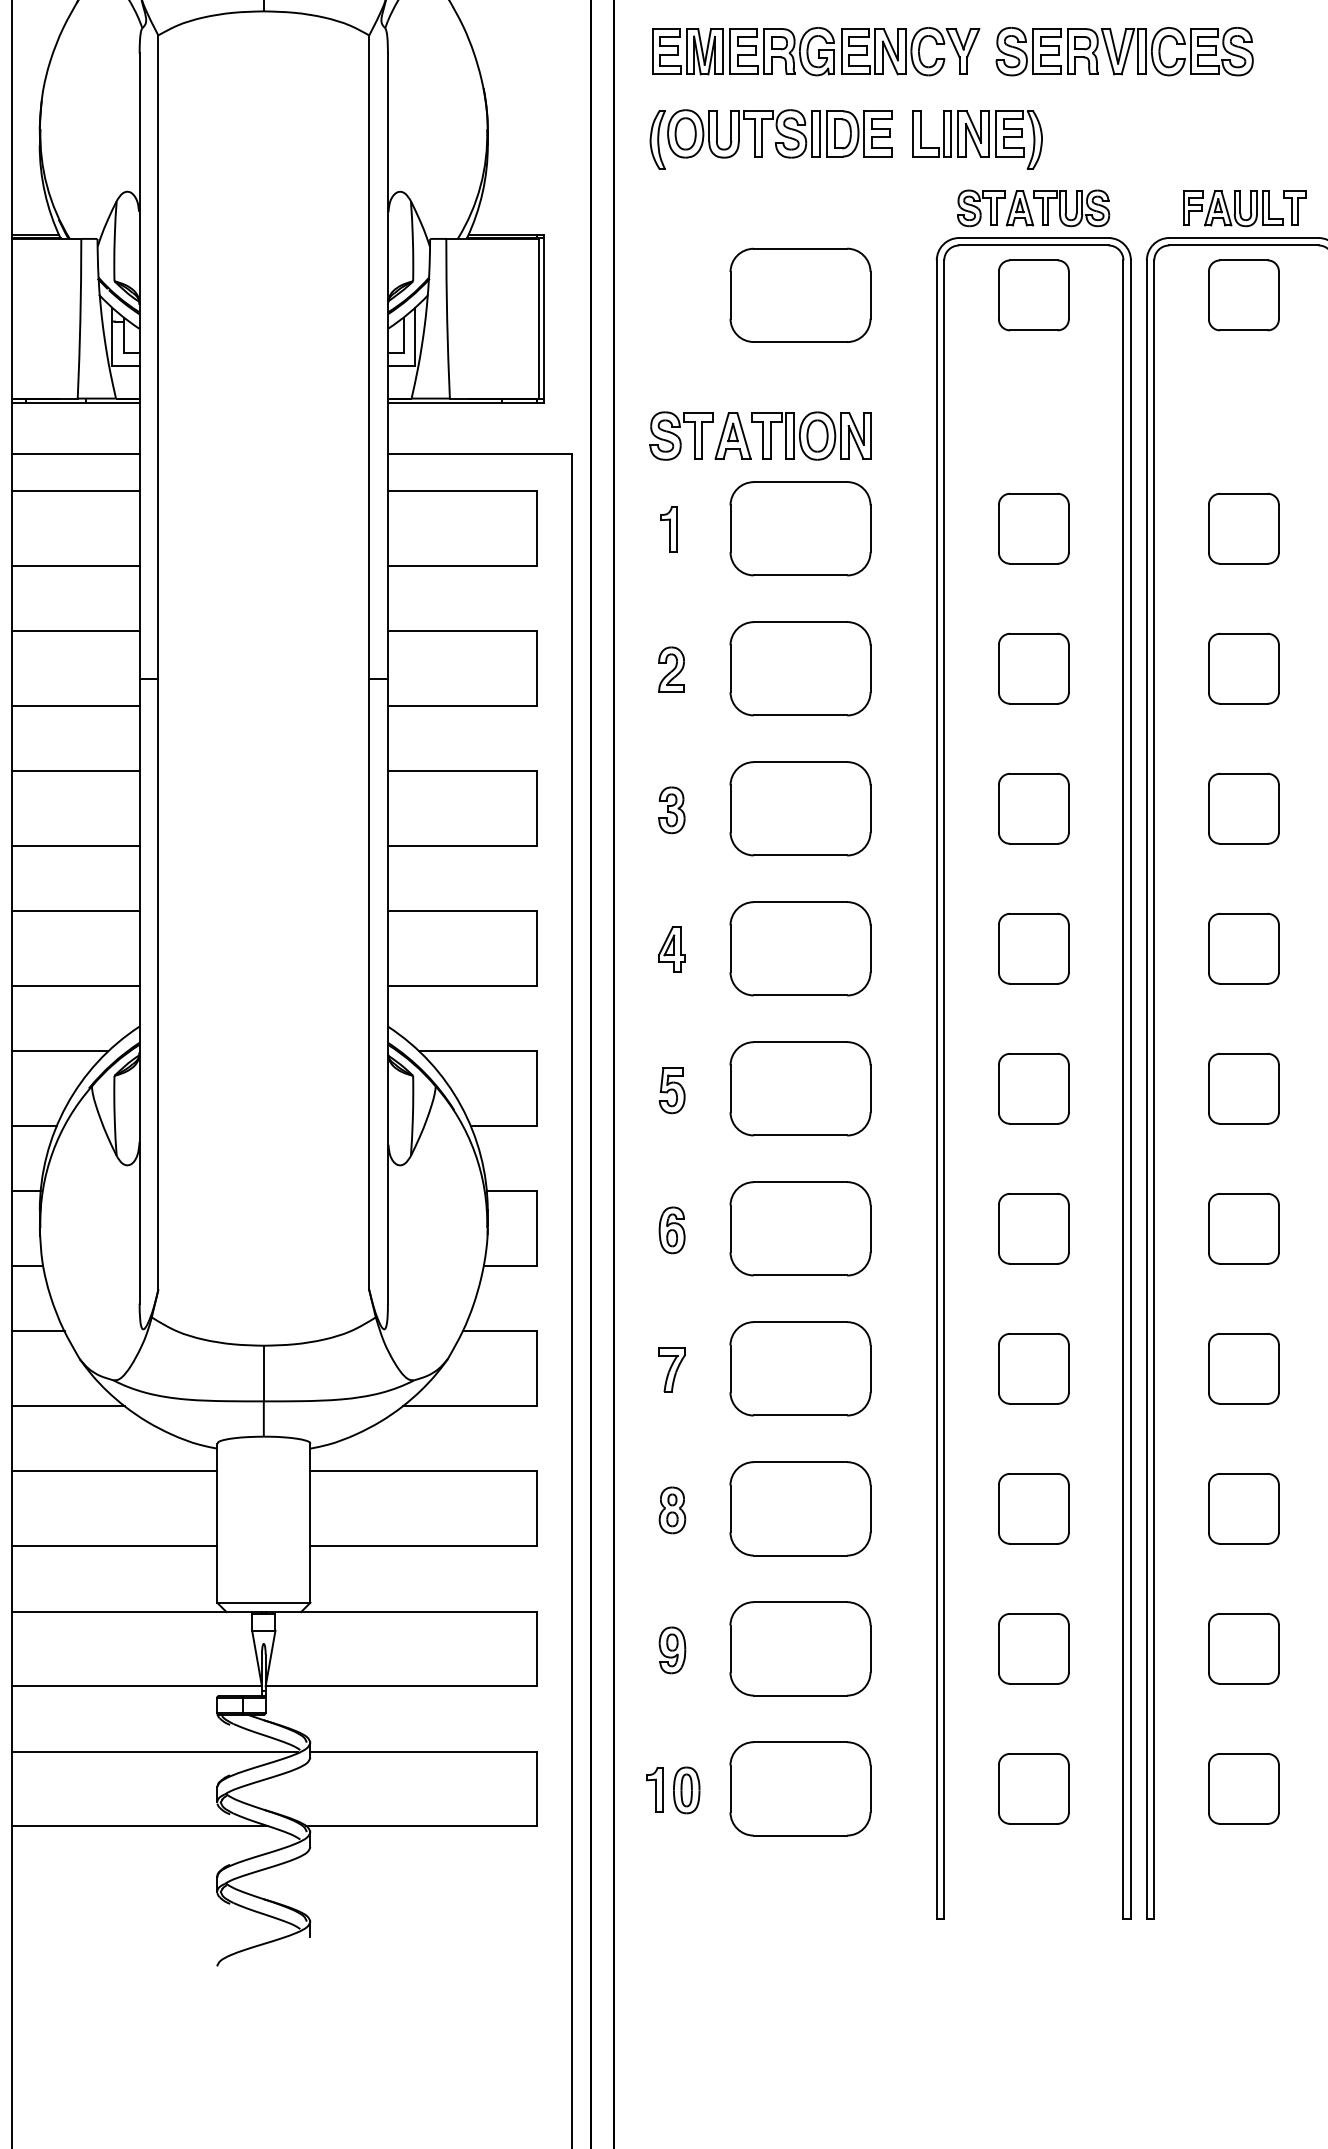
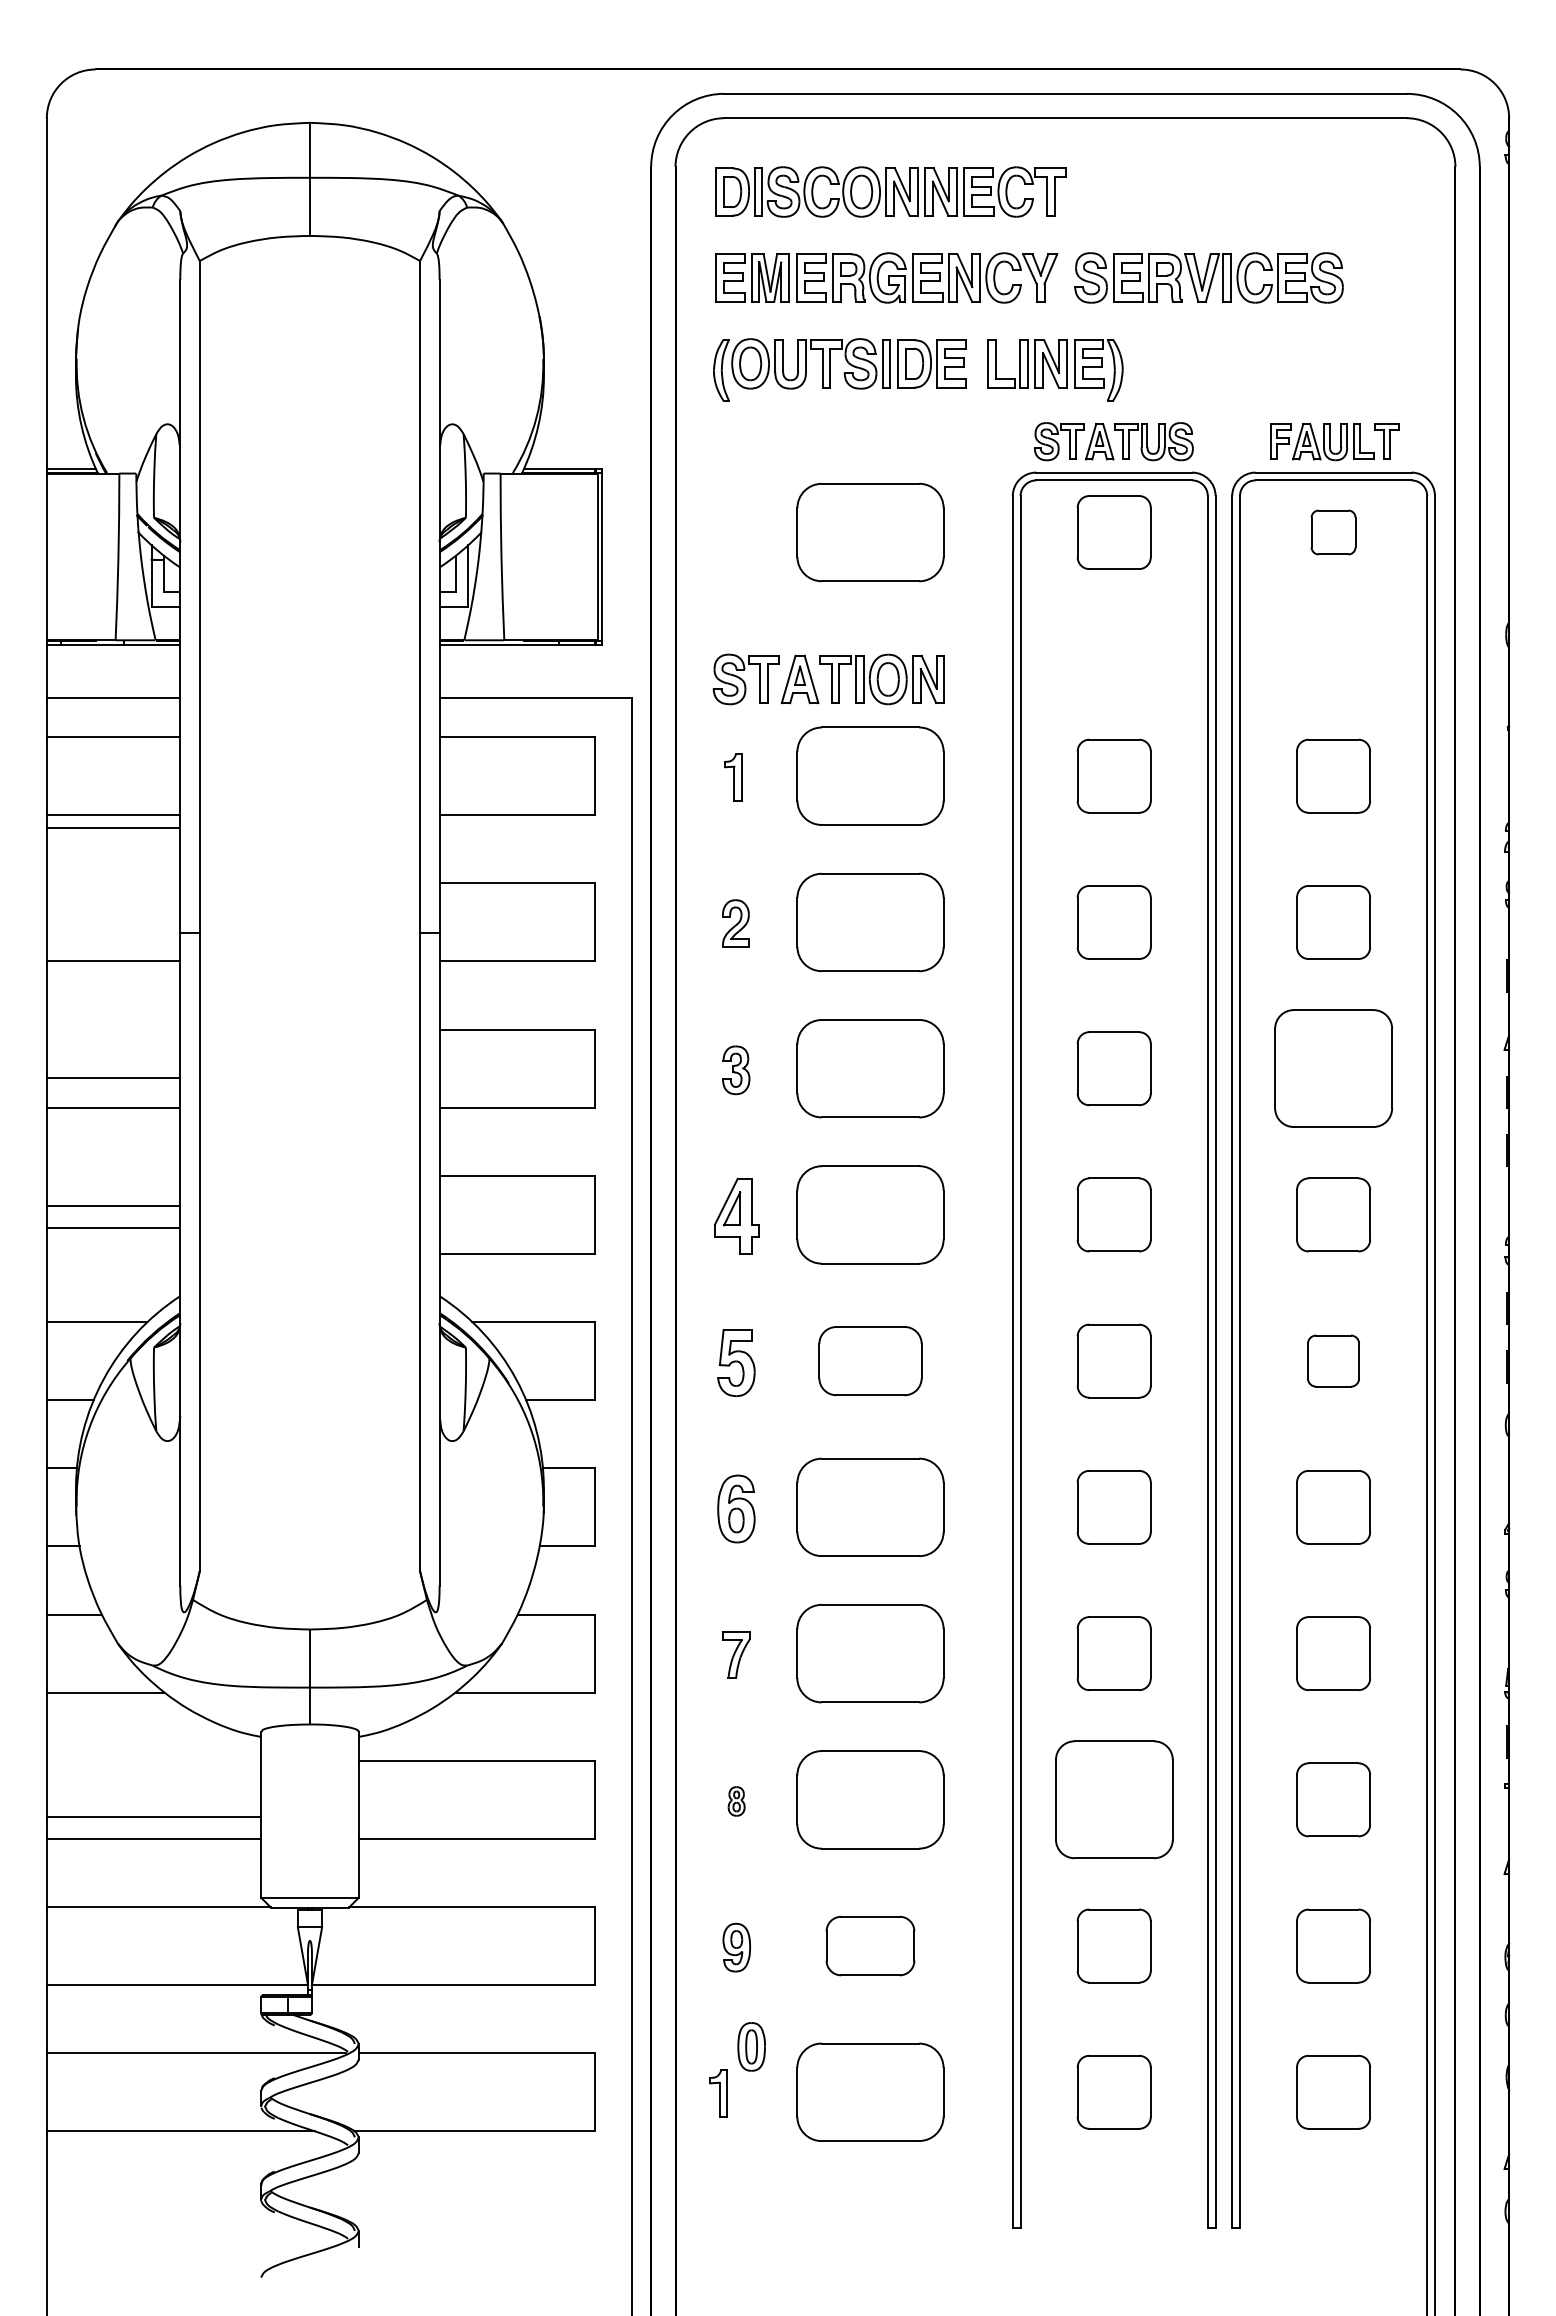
part: (1243, 295) -> (1333, 532), size x0.6
line: (75, 631) -> (113, 828), moved
line: (75, 771) -> (113, 1077), moved
part: (1243, 808) -> (1333, 1068), size x1.6
line: (75, 911) -> (113, 1227), moved
part: (671, 949) -> (735, 1215), size x1.6
line: (75, 985) -> (113, 1205), moved
part: (800, 1088) -> (870, 1360), size x0.7
part: (1243, 1088) -> (1333, 1360), size x0.7
part: (672, 1090) -> (736, 1362), size x1.4
part: (672, 1229) -> (736, 1508), size x1.4
line: (113, 1471) -> (153, 1816), moved
part: (1033, 1508) -> (1113, 1799), size x1.6
part: (672, 1510) -> (736, 1801), size x0.6
part: (800, 1648) -> (870, 1945), size x0.6
part: (686, 1790) -> (751, 2046), moved

